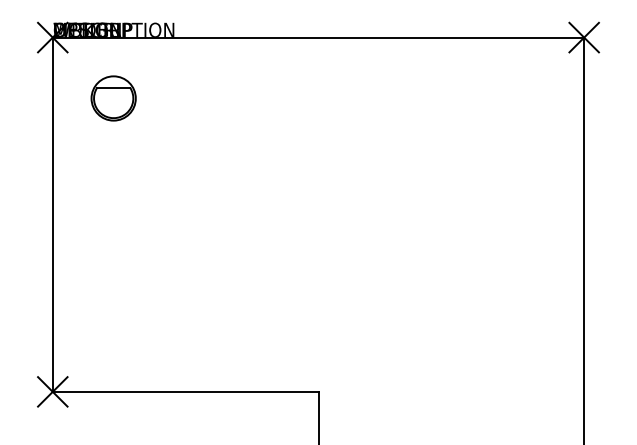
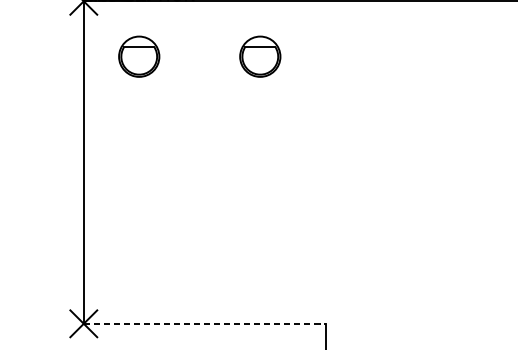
part: (246, 98) -> (260, 56), added
line: (185, 391) -> (204, 323), solid -> dashed

